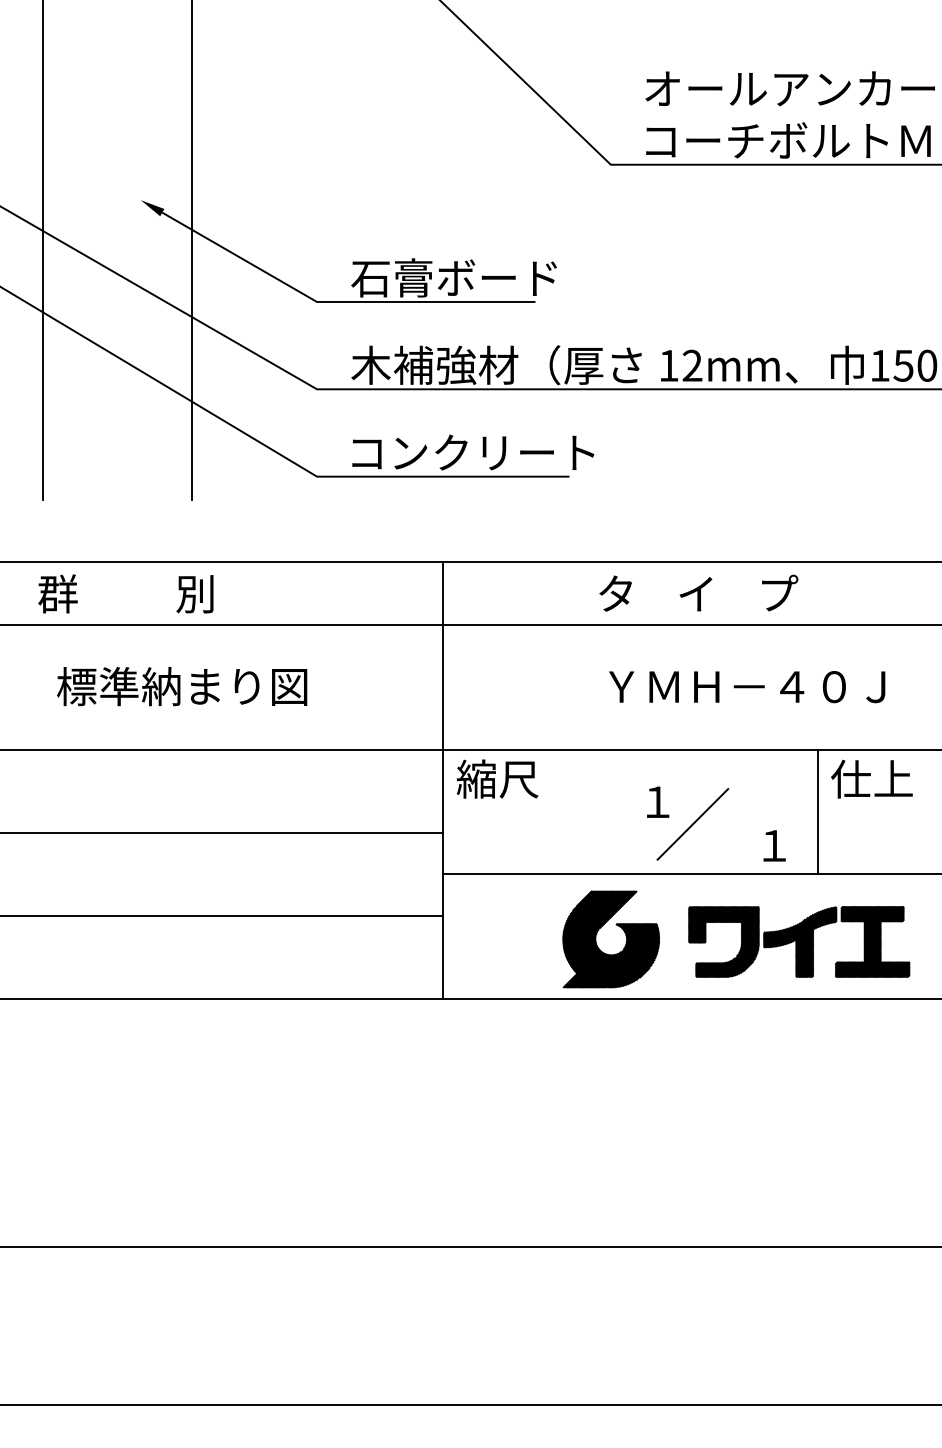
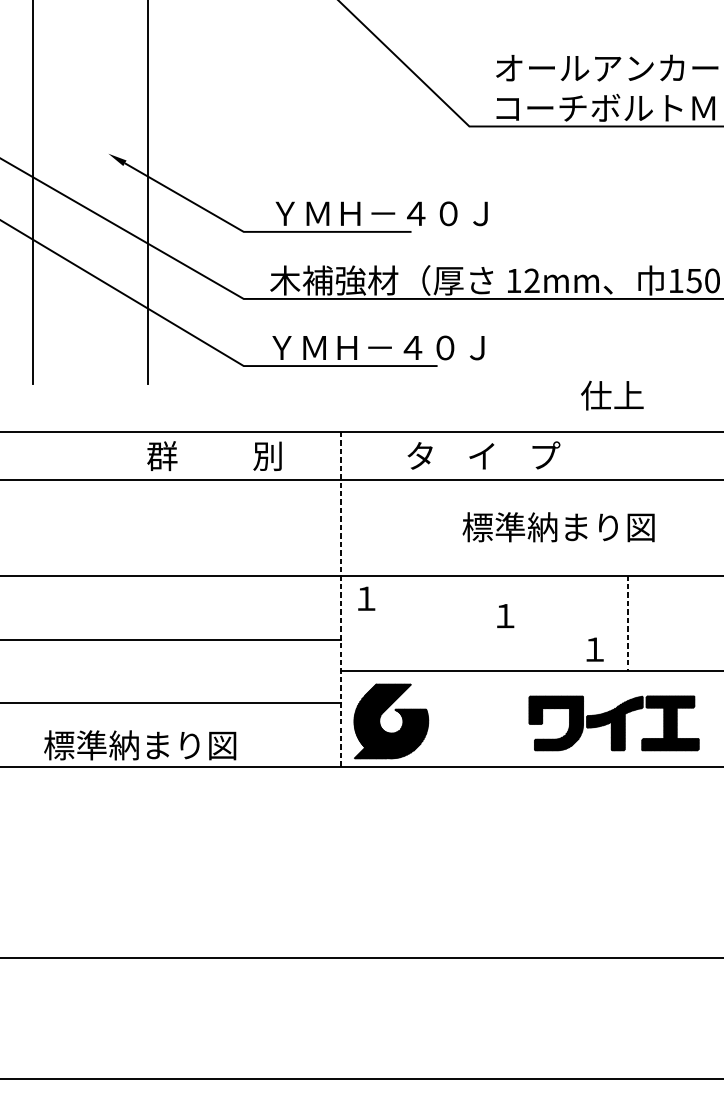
text: (492, 277) -> (378, 213), 石膏ボード -> ＹＭＨ－４０Ｊ
text: (491, 452) -> (377, 347), コンクリート -> ＹＭＨ－４０Ｊ
text: (698, 592) -> (483, 455), moved
text: (125, 593) -> (214, 455), moved
text: (182, 686) -> (140, 745), moved
text: (743, 686) -> (571, 527), ＹＭＨ－４０Ｊ -> 標準納まり図
text: (497, 778) -> (382, 597), 縮尺 -> １
text: (871, 778) -> (611, 395), moved
line: (443, 781) -> (340, 600), solid -> dashed
line: (817, 812) -> (628, 623), solid -> dashed
line: (692, 824) -> (532, 633), removed
part: (624, 933) -> (401, 716), moved

